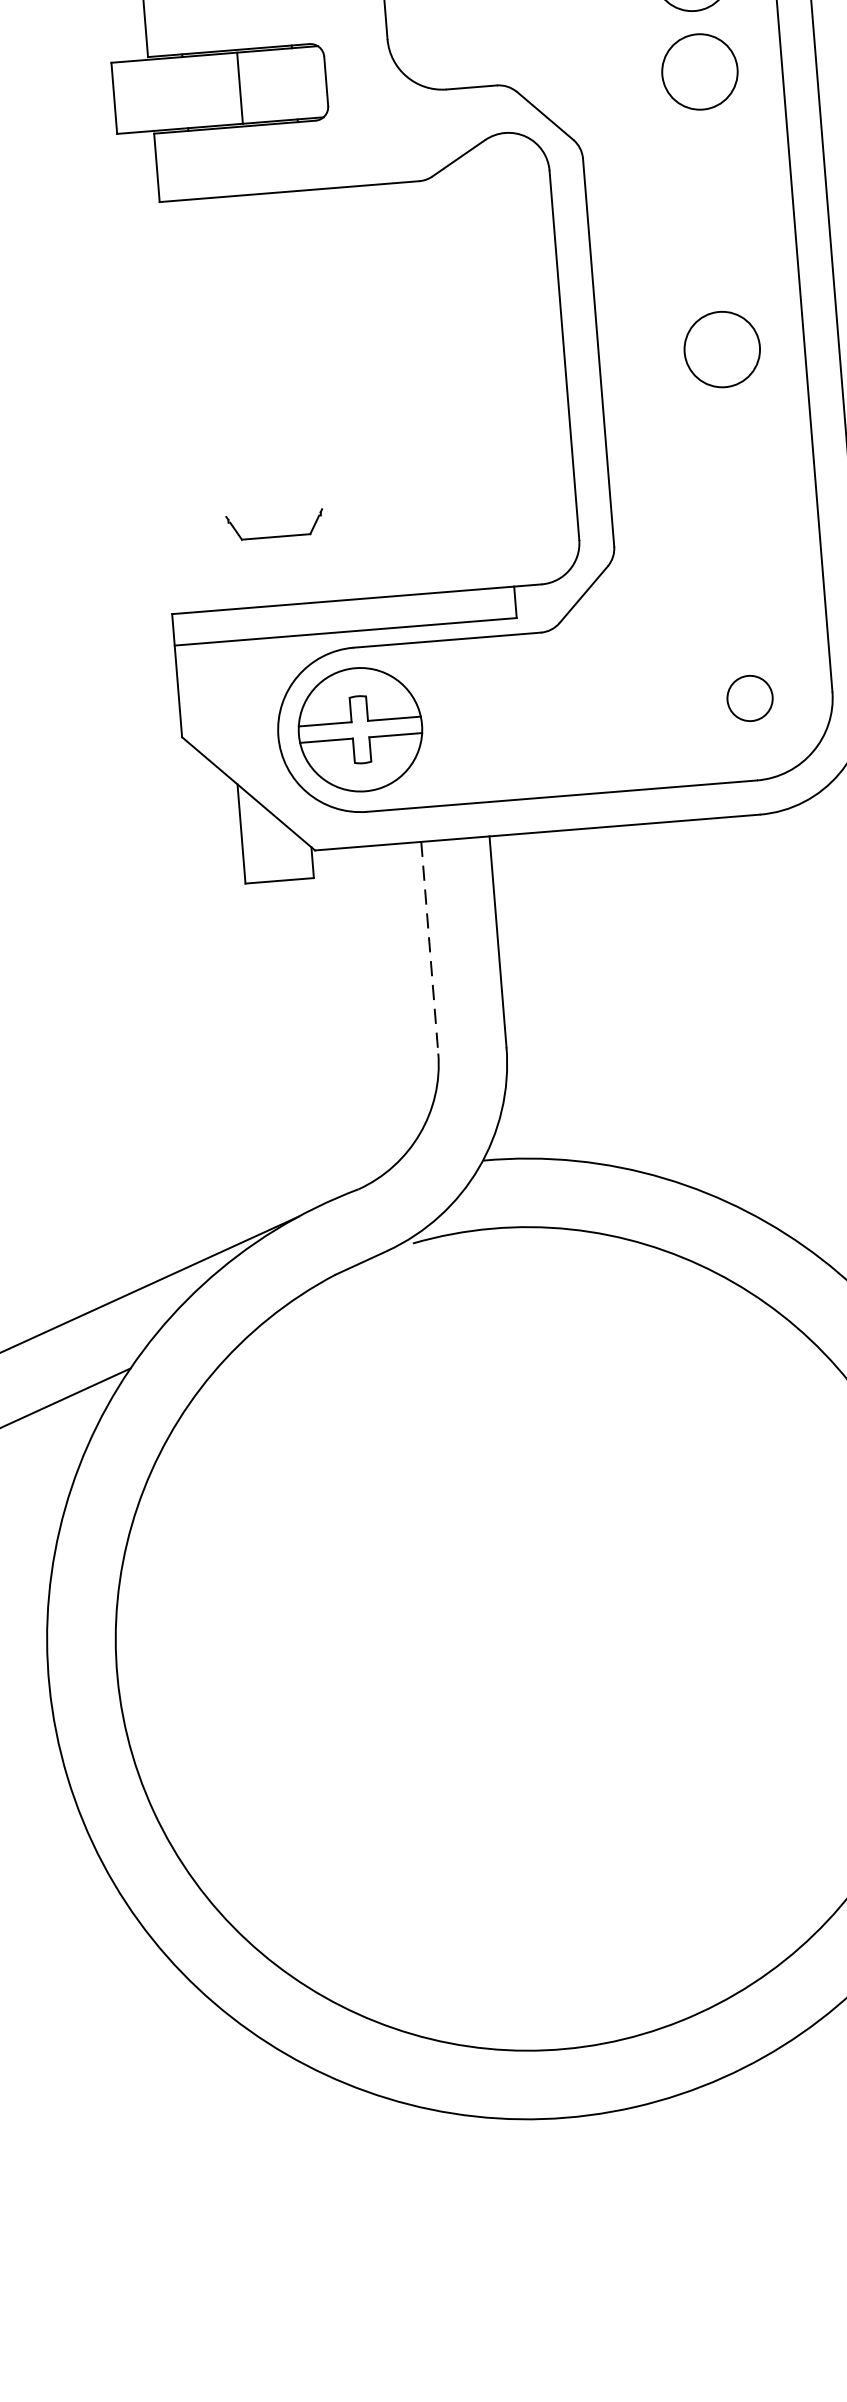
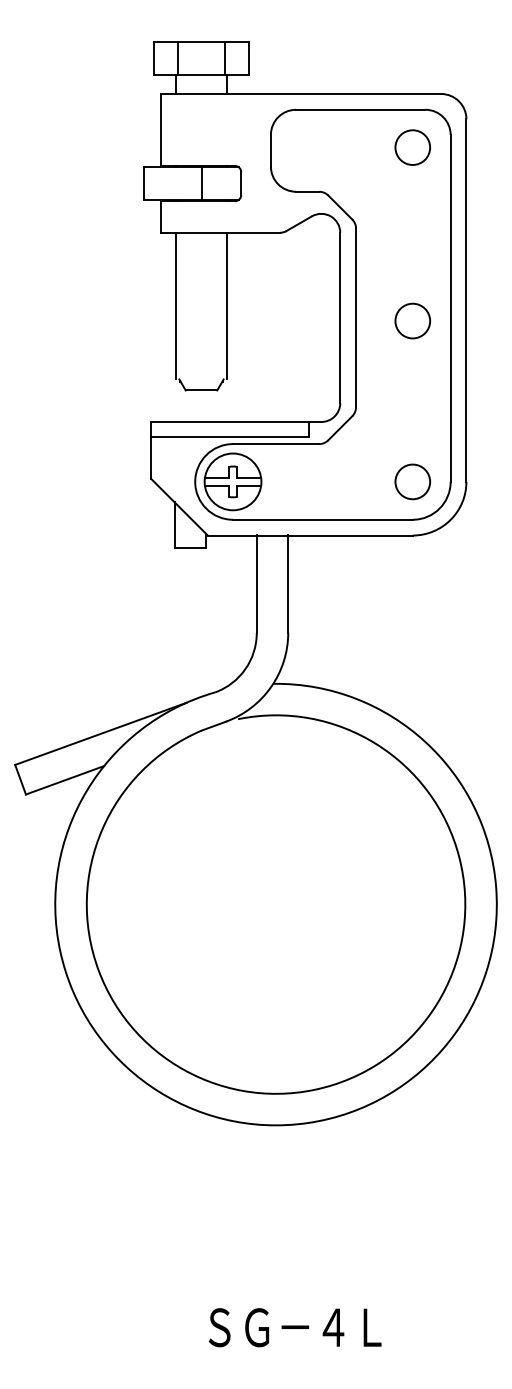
circle: (699, 70) -> (412, 192), removed
line: (315, 348) -> (226, 305), added
line: (207, 357) -> (176, 305), added
circle: (749, 697) -> (412, 481), size x1.67
line: (429, 948) -> (256, 584), dashed -> solid

